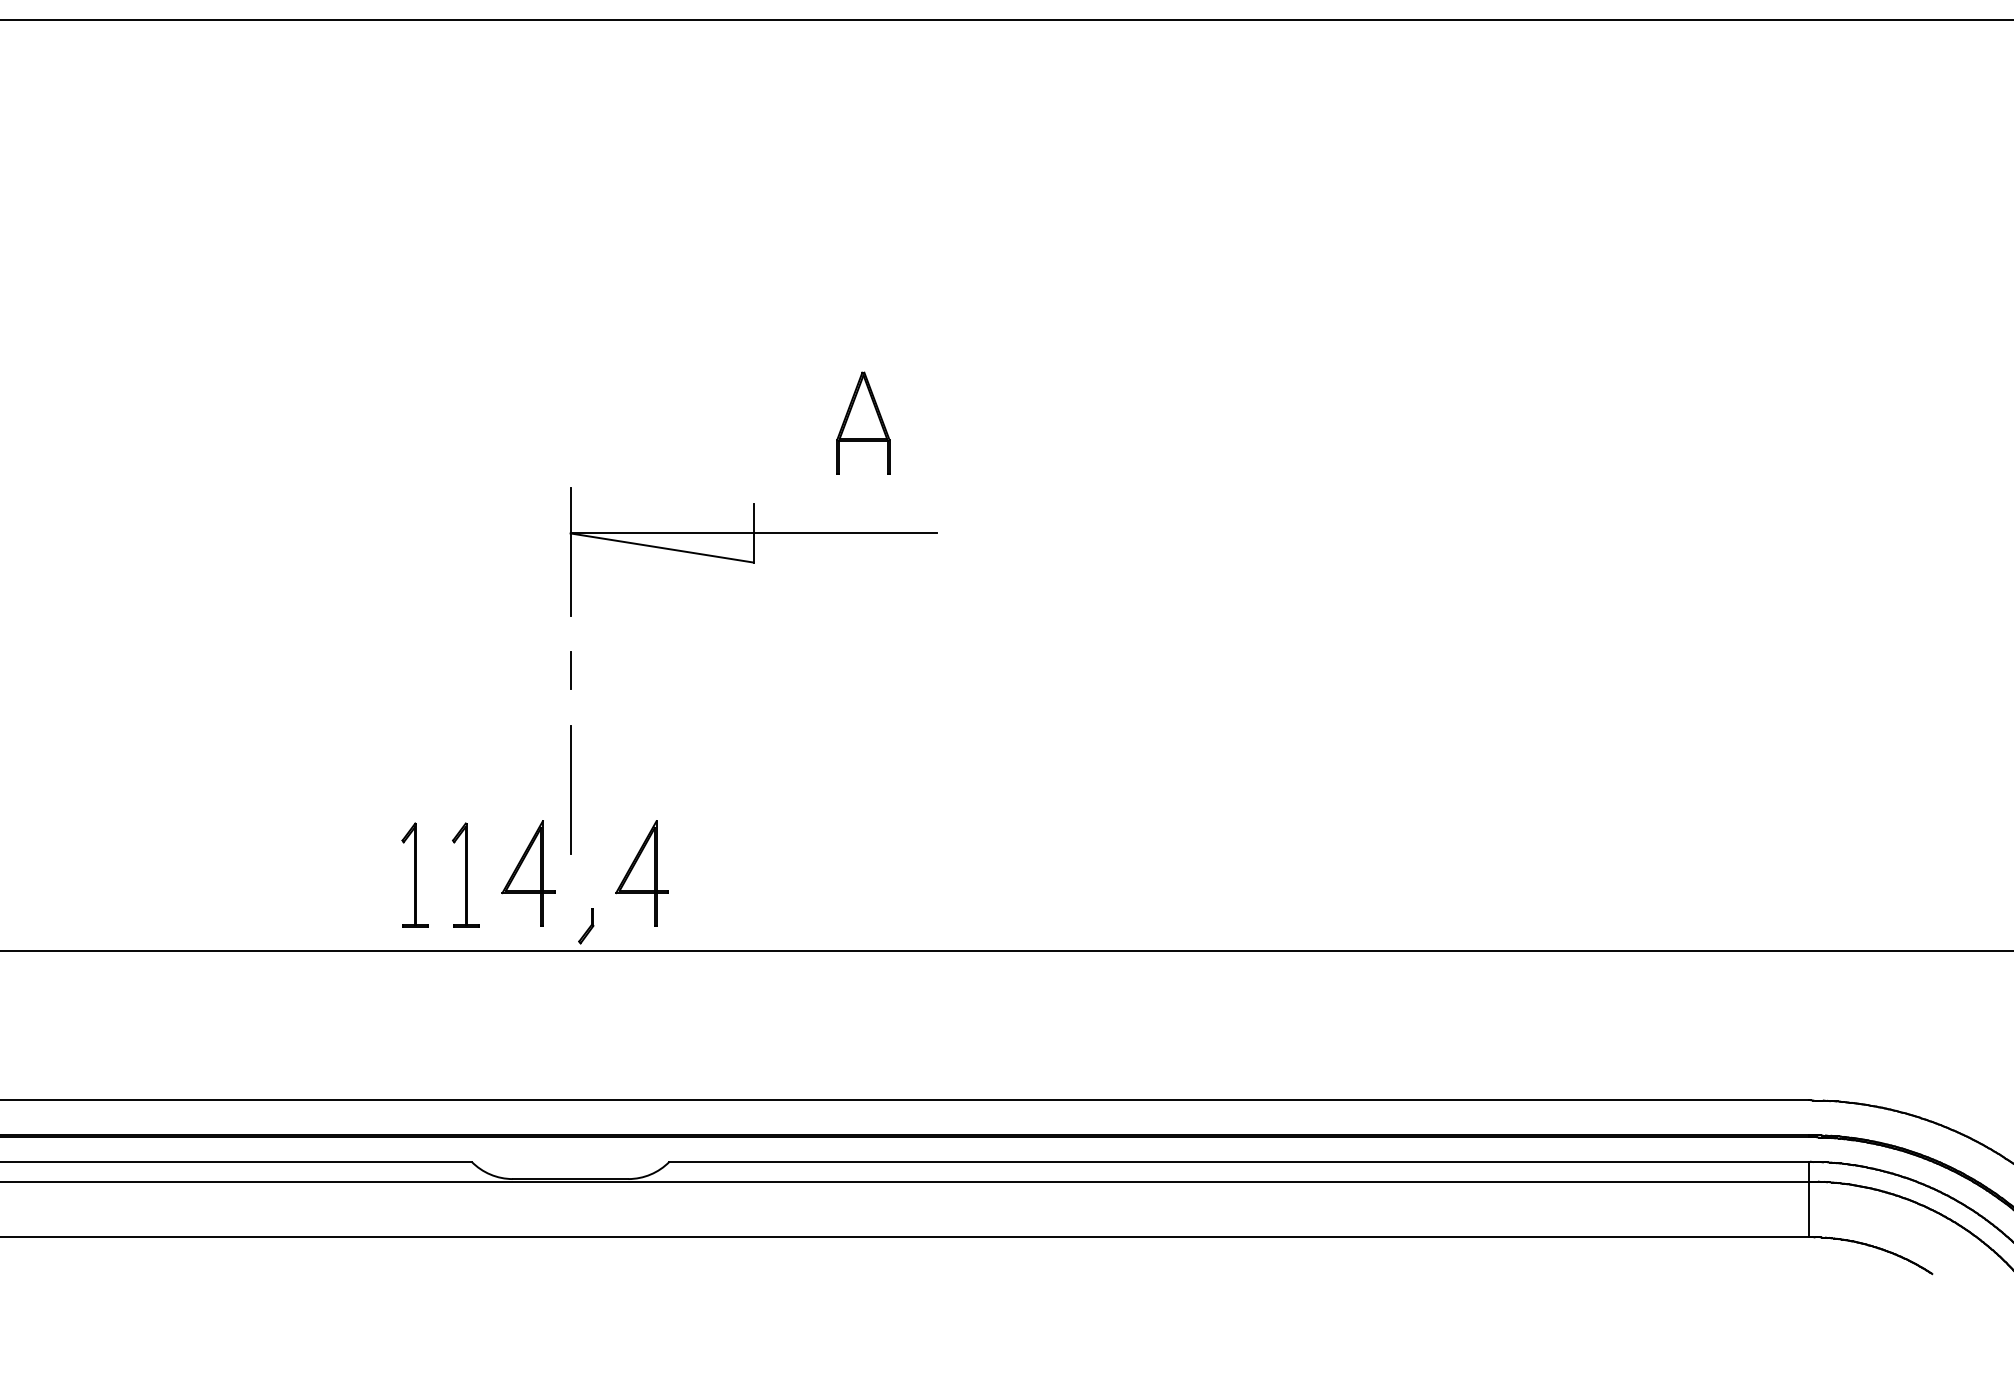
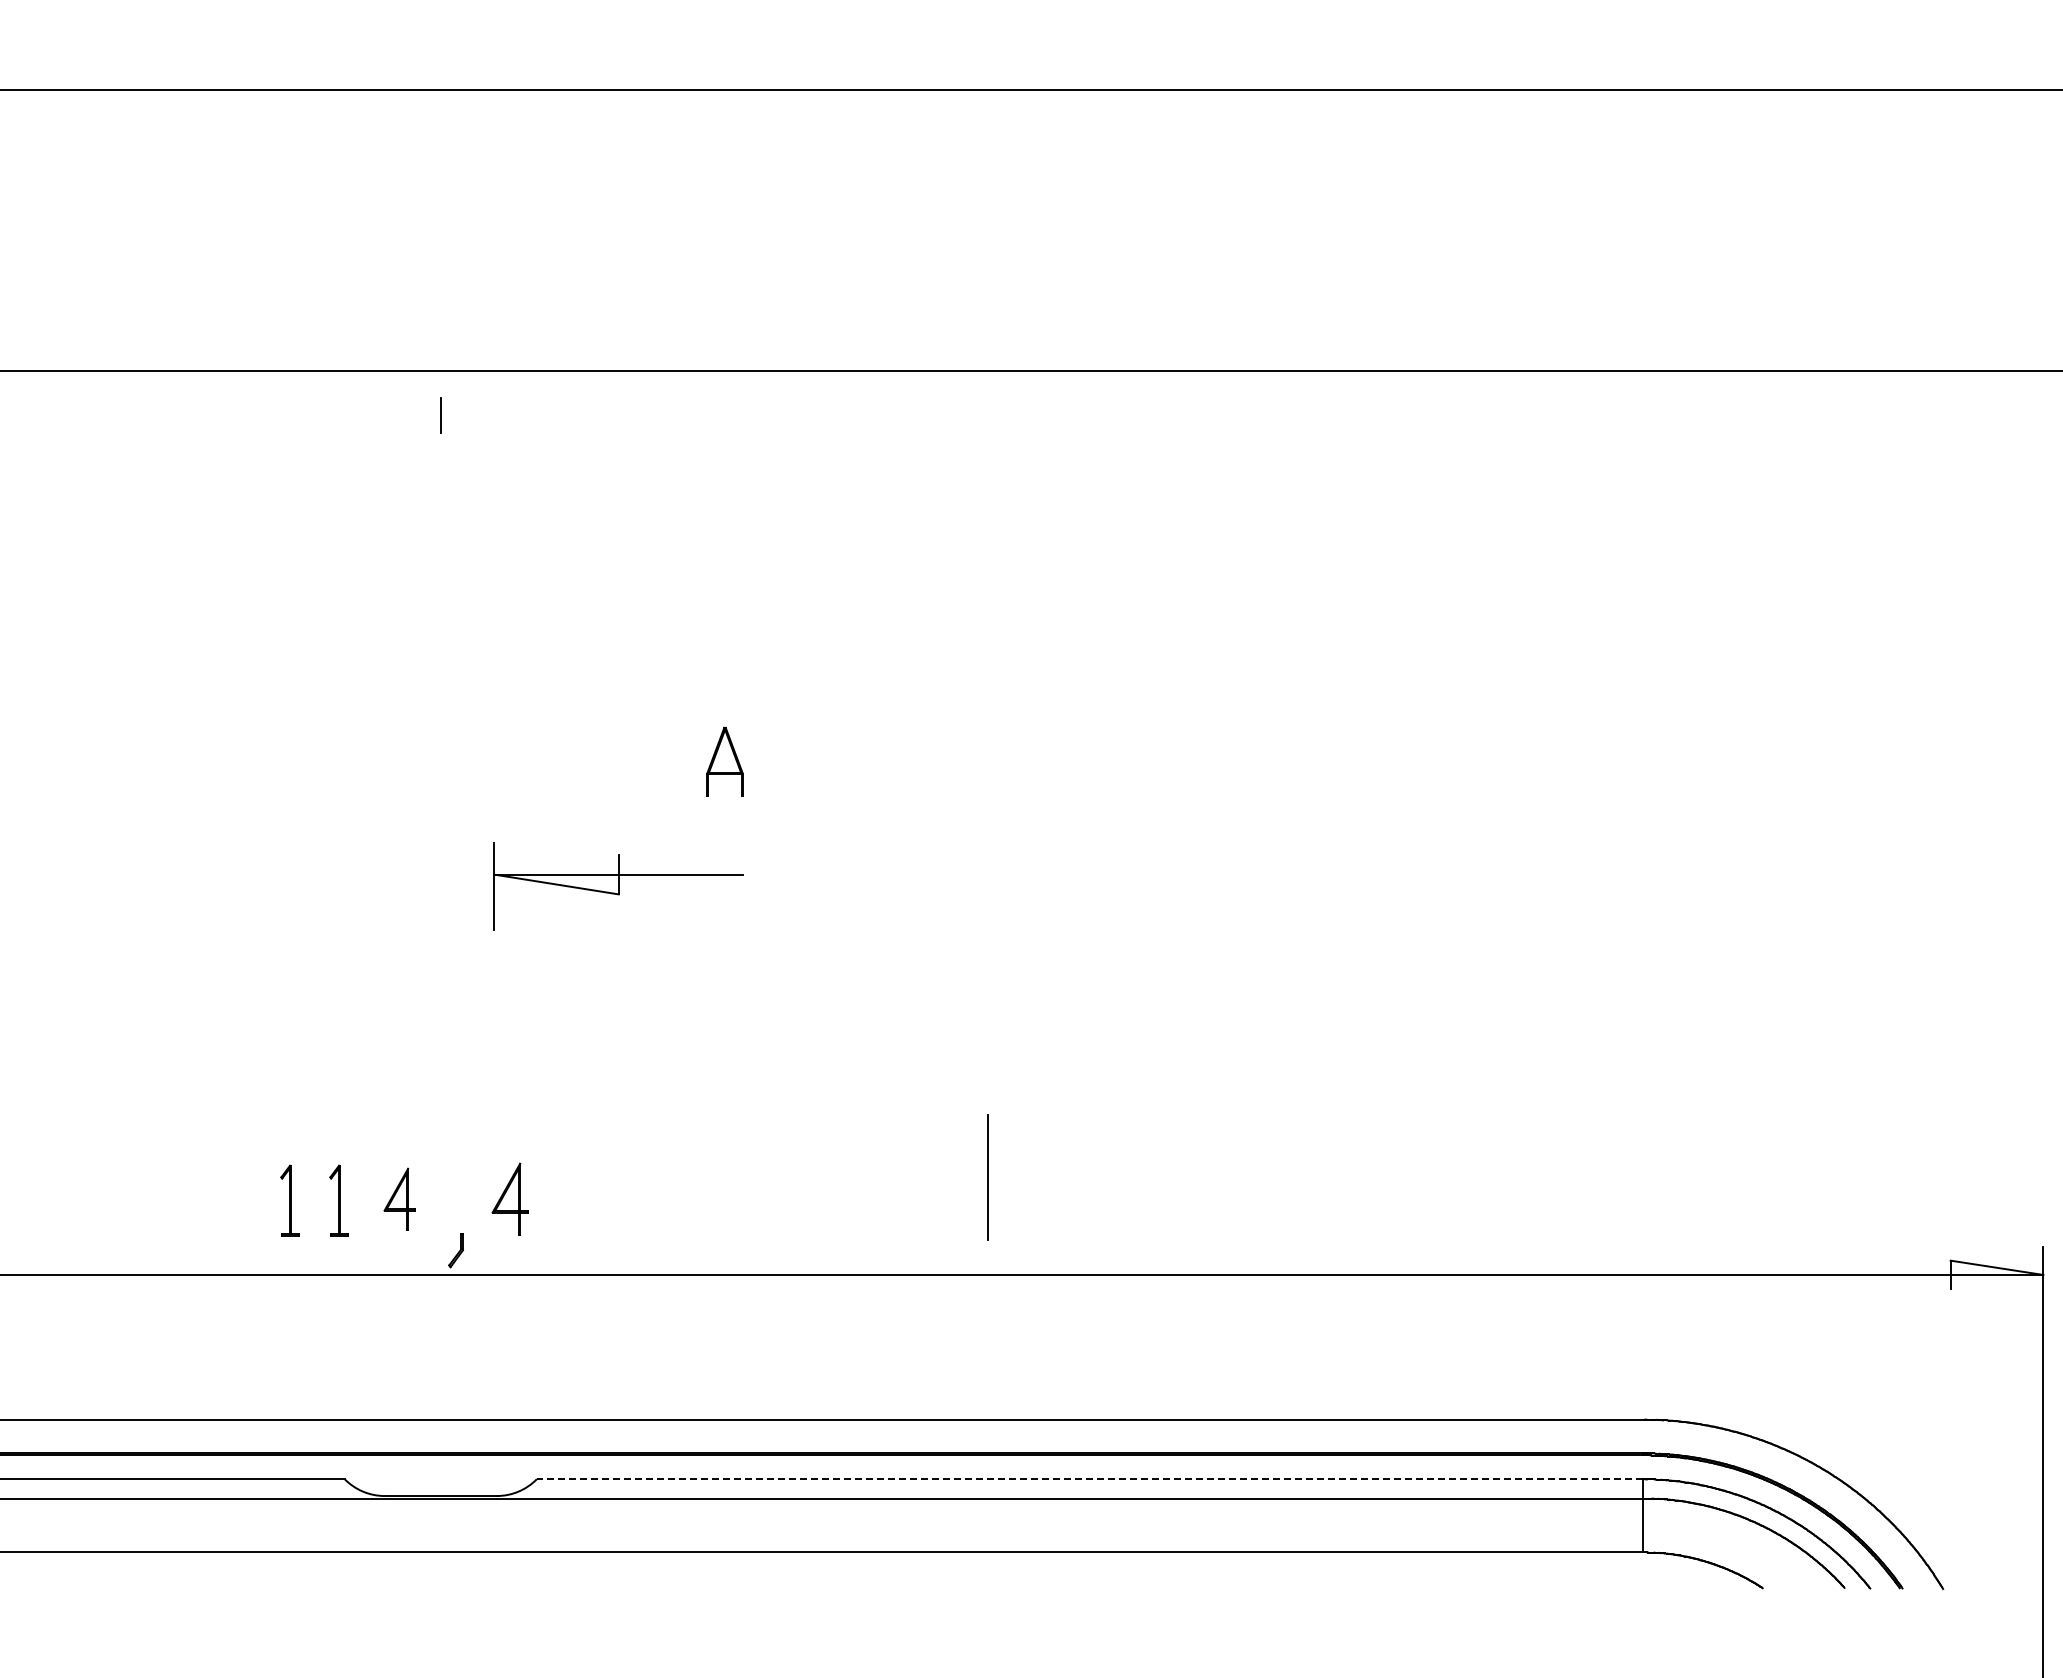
part: (862, 422) -> (724, 761), size x0.7
part: (753, 551) -> (618, 886), size x0.7
line: (570, 670) -> (440, 415), moved
line: (570, 790) -> (987, 1177), moved
part: (528, 872) -> (399, 1198), size x0.6
part: (642, 872) -> (510, 1198), size x0.7
part: (414, 874) -> (289, 1200), size x0.7
part: (465, 874) -> (338, 1200), size x0.7
line: (1238, 1162) -> (1089, 1479), solid -> dashed

